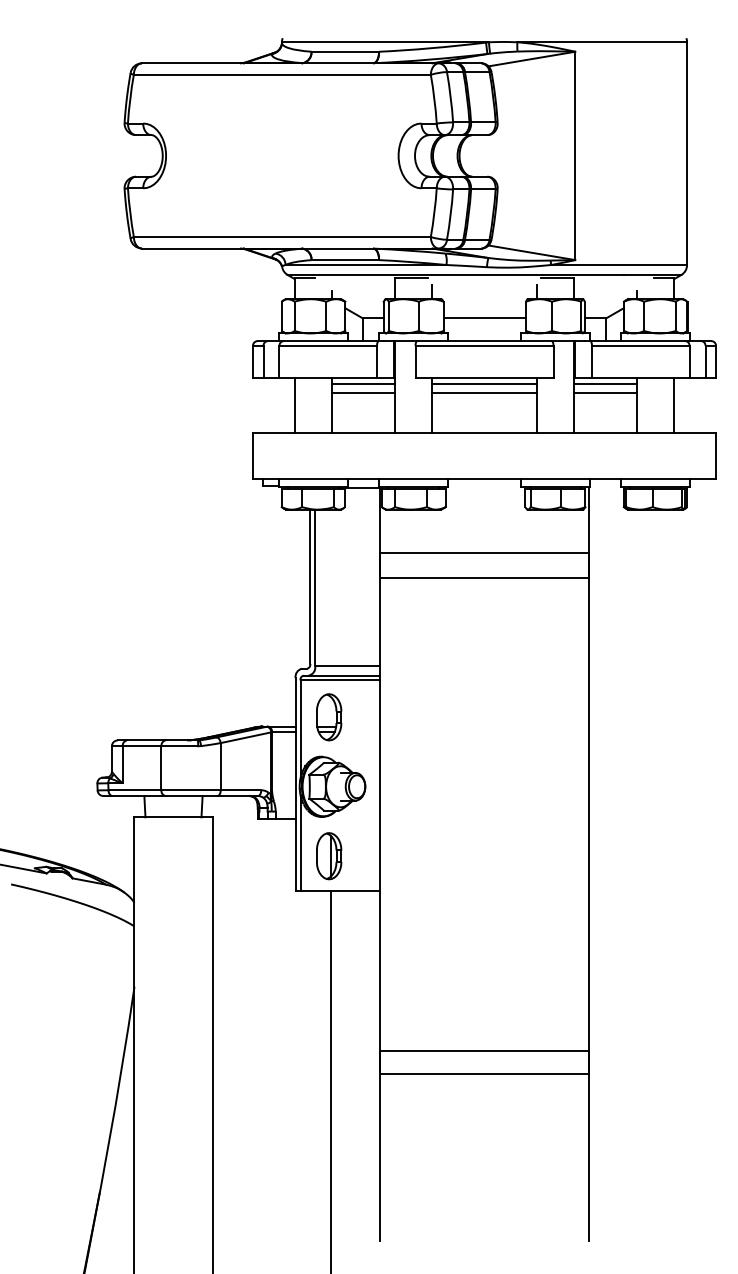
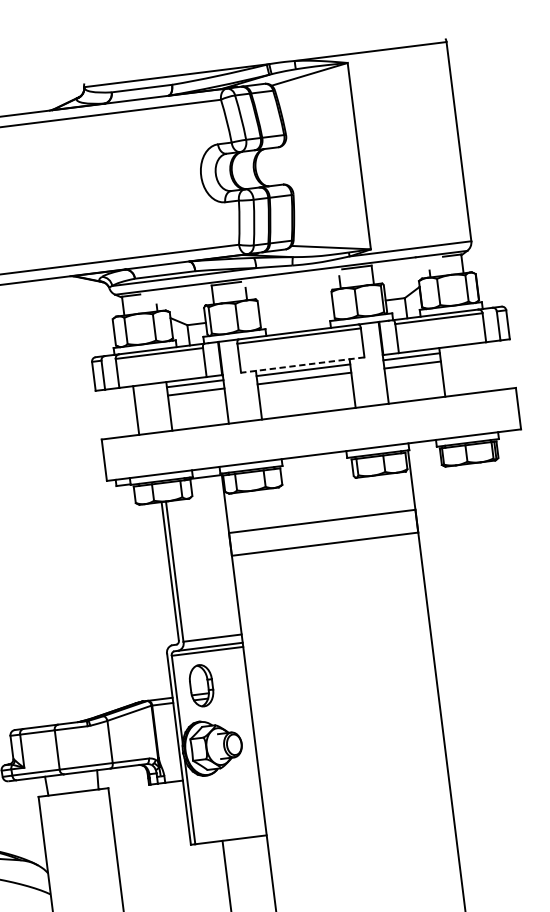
line: (484, 318) -> (296, 311), removed
line: (484, 378) -> (302, 365), solid -> dashed
line: (674, 405) -> (475, 368), removed
part: (329, 856) -> (217, 810), removed

